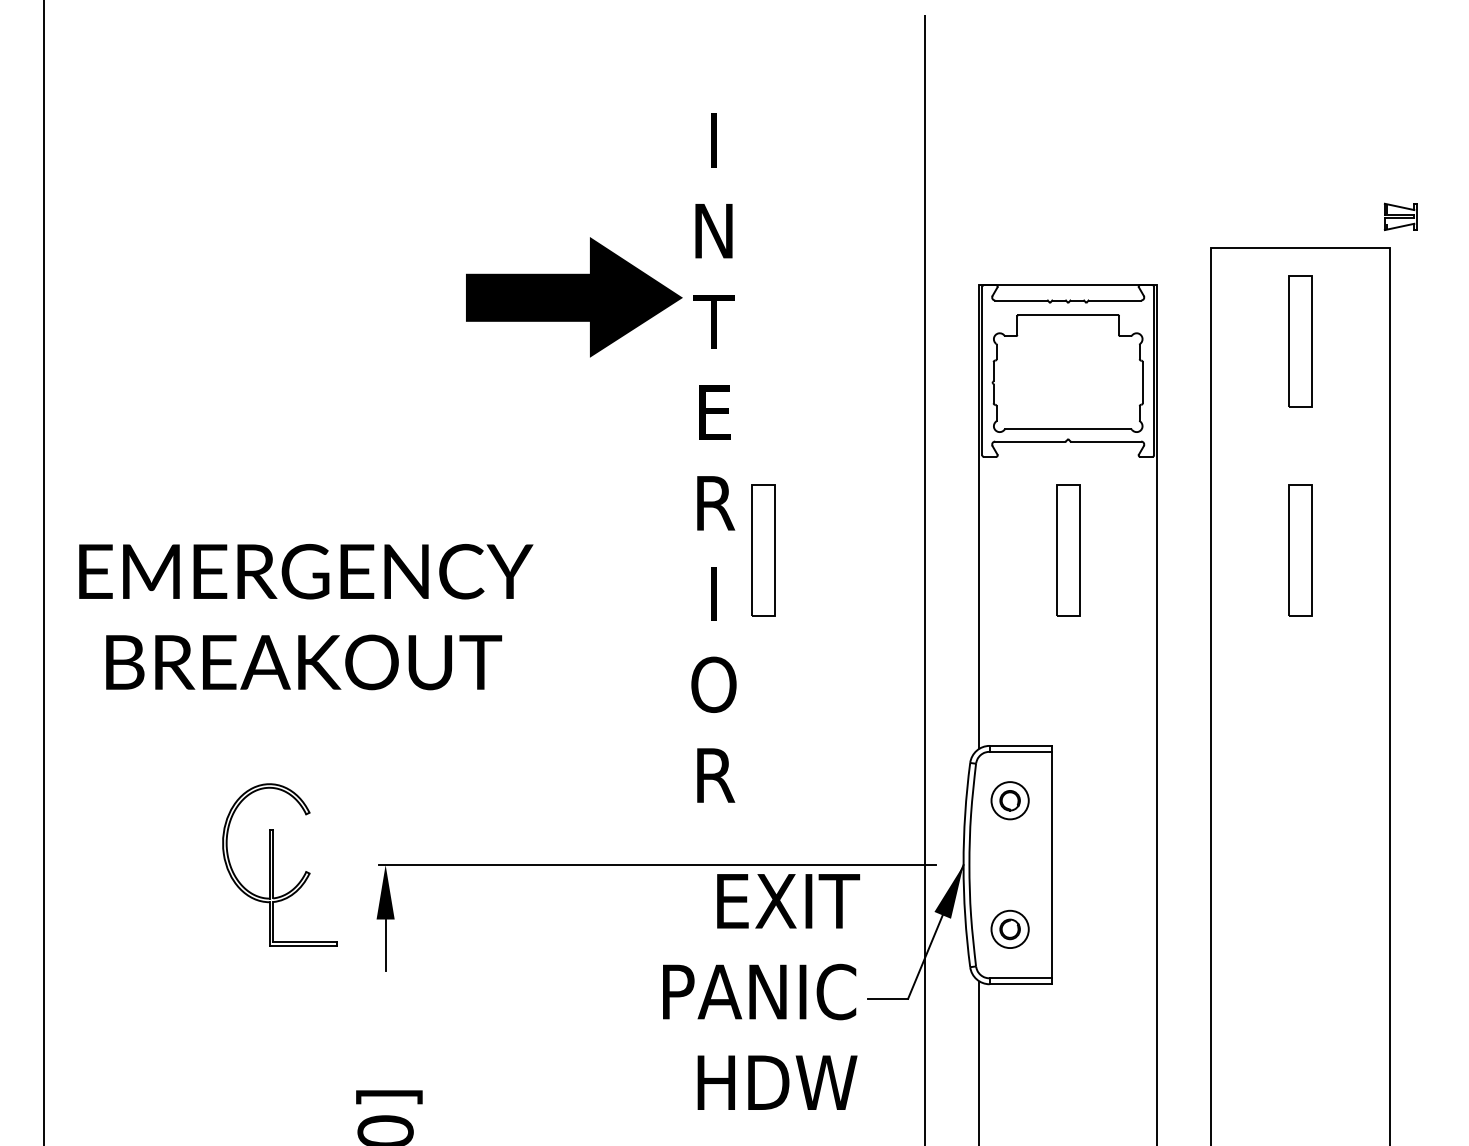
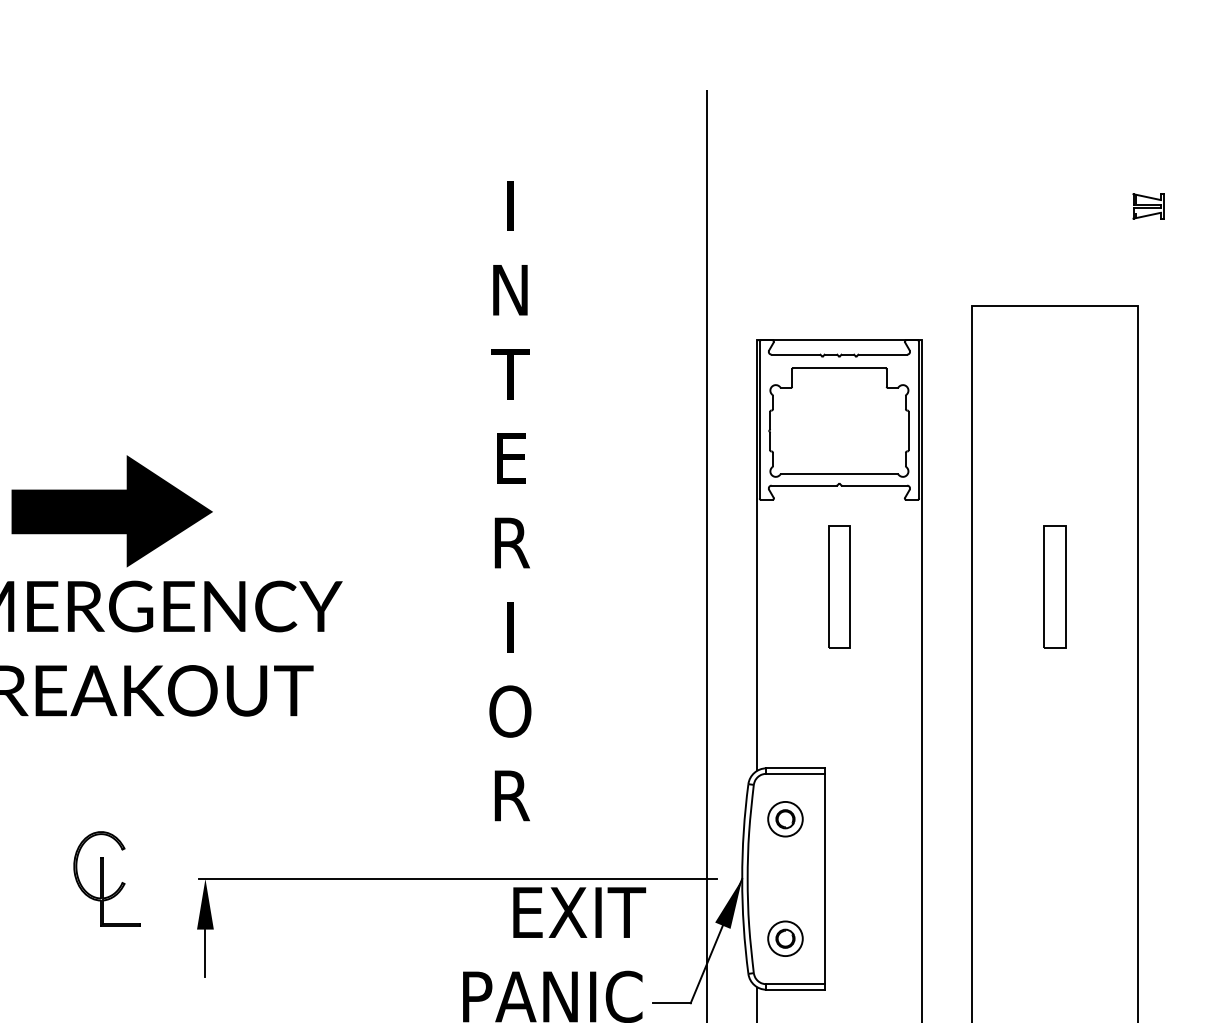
part: (1400, 216) -> (1148, 206), moved
part: (574, 297) -> (112, 511), moved
part: (1300, 341) -> (1055, 392), removed
part: (763, 550) -> (556, 586), removed
part: (279, 864) -> (106, 878), size x0.62

